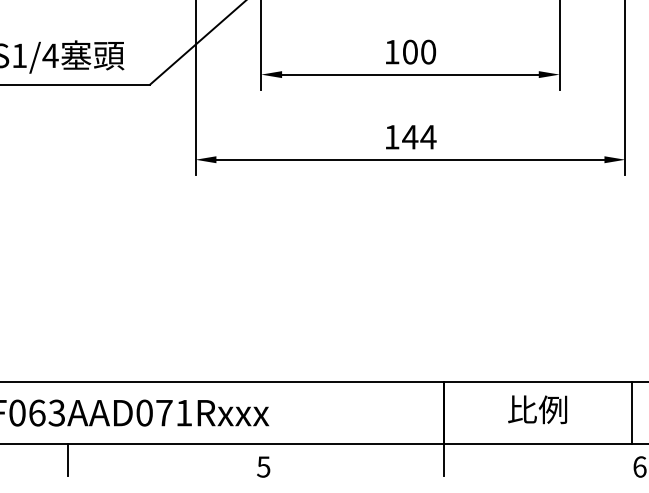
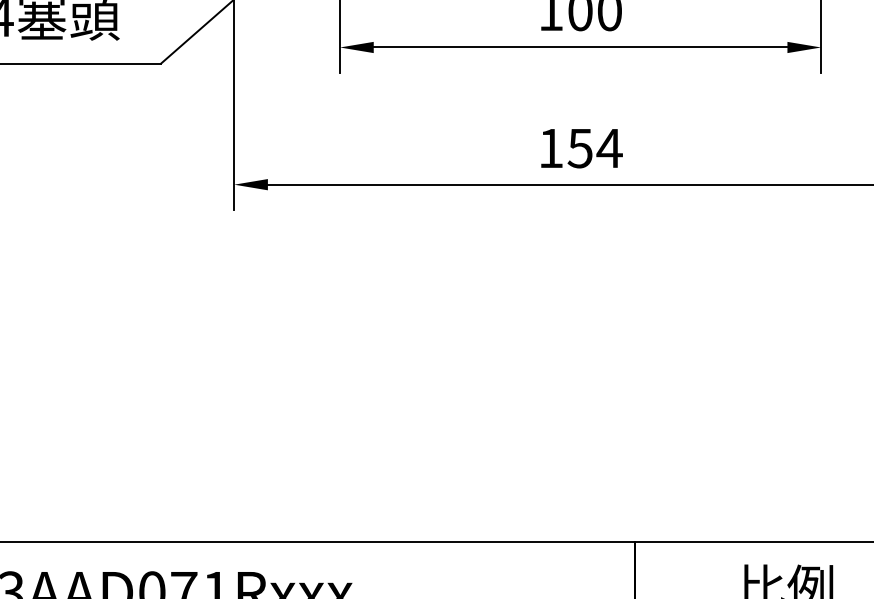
text: (410, 137) -> (580, 148), 144 -> 154

